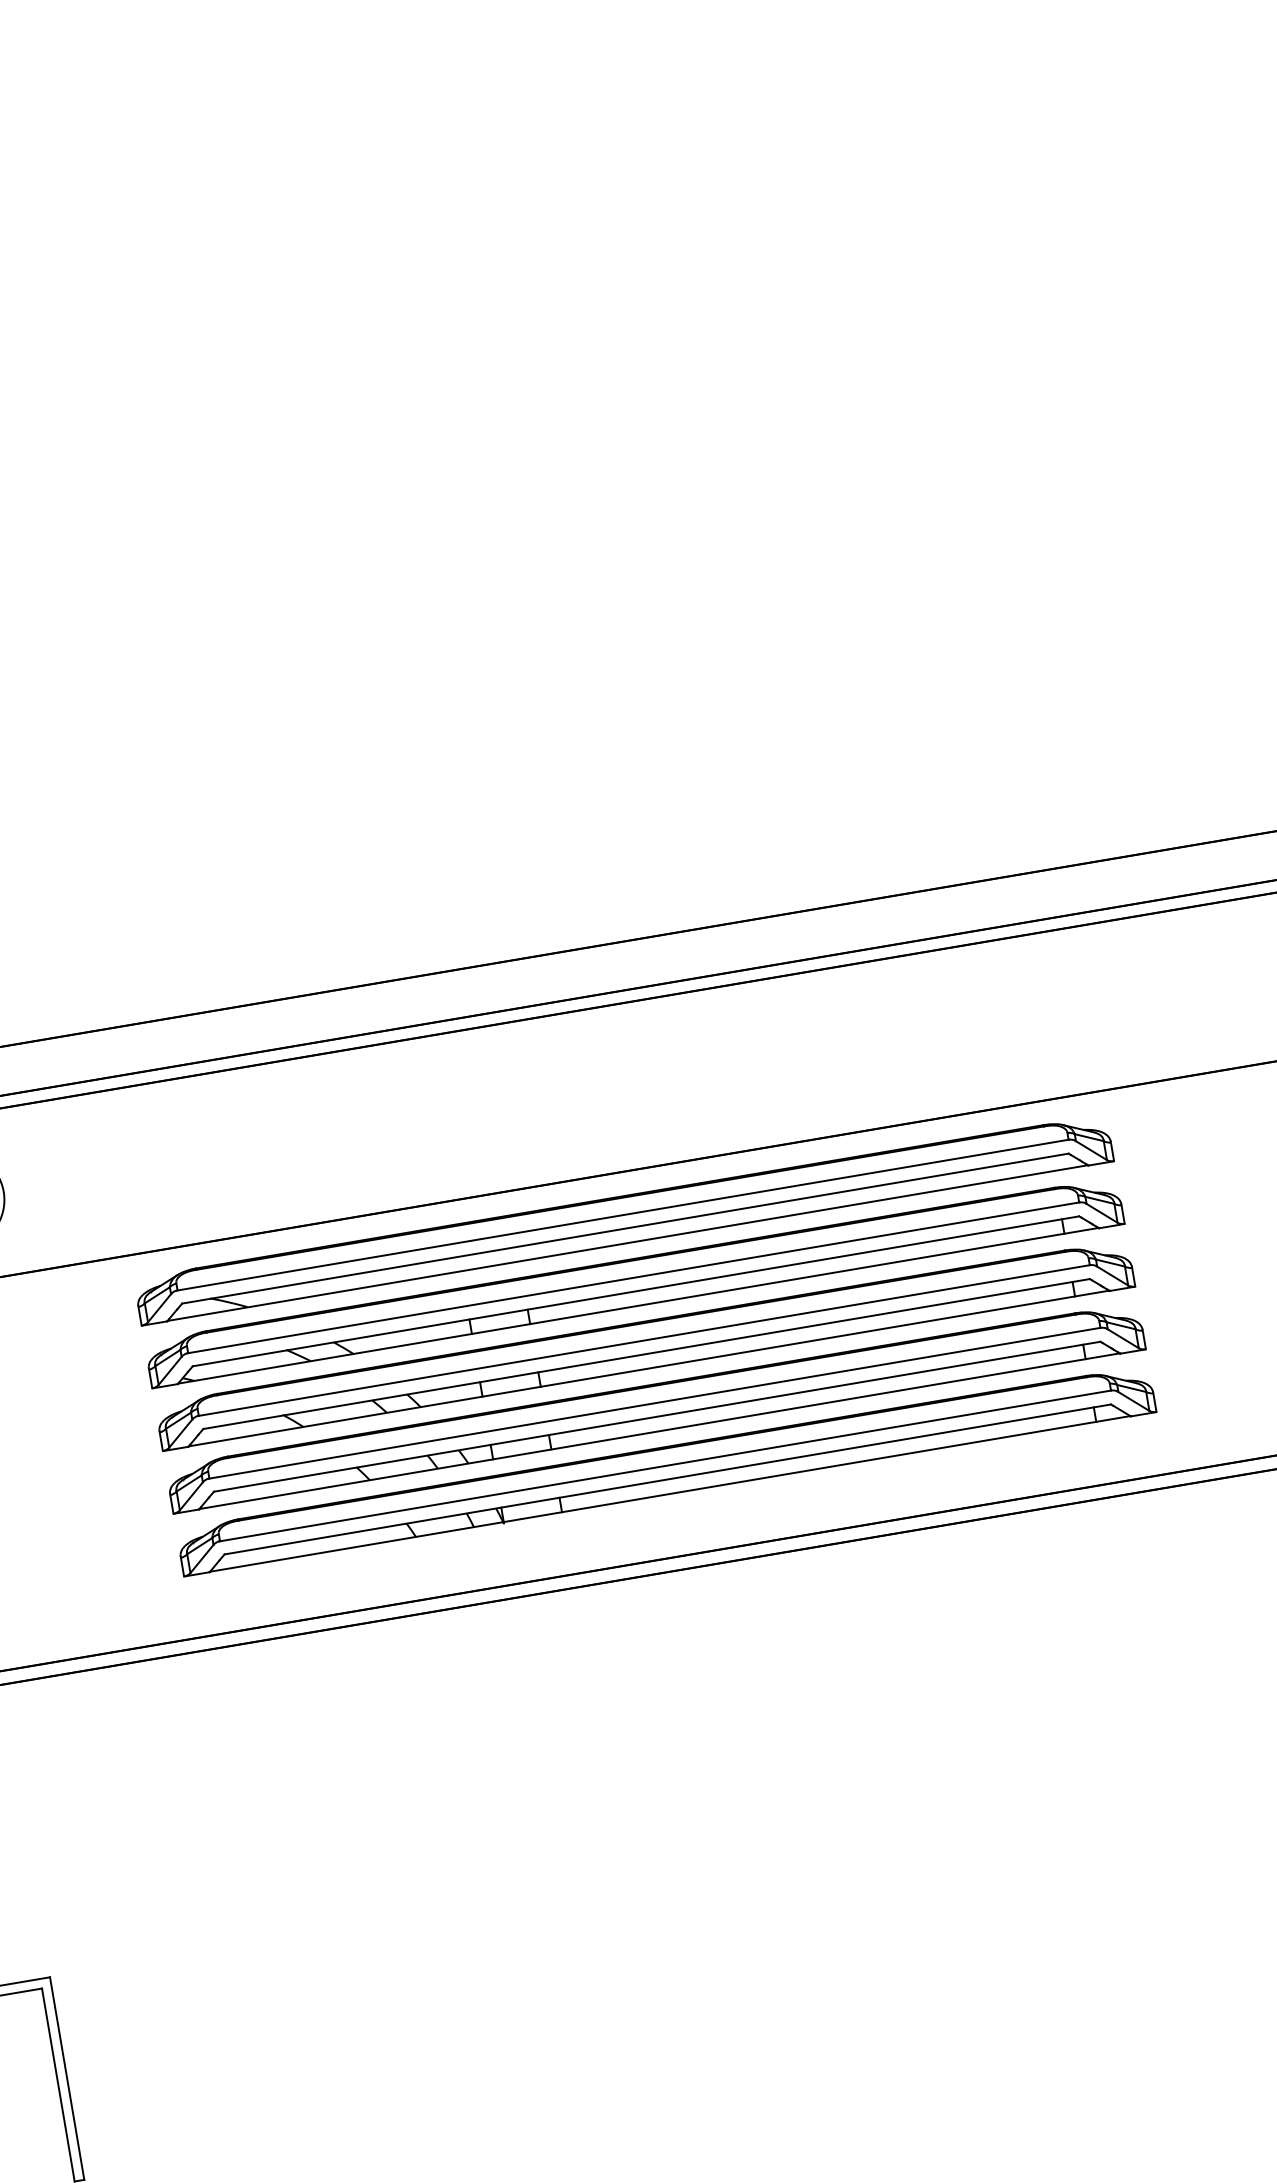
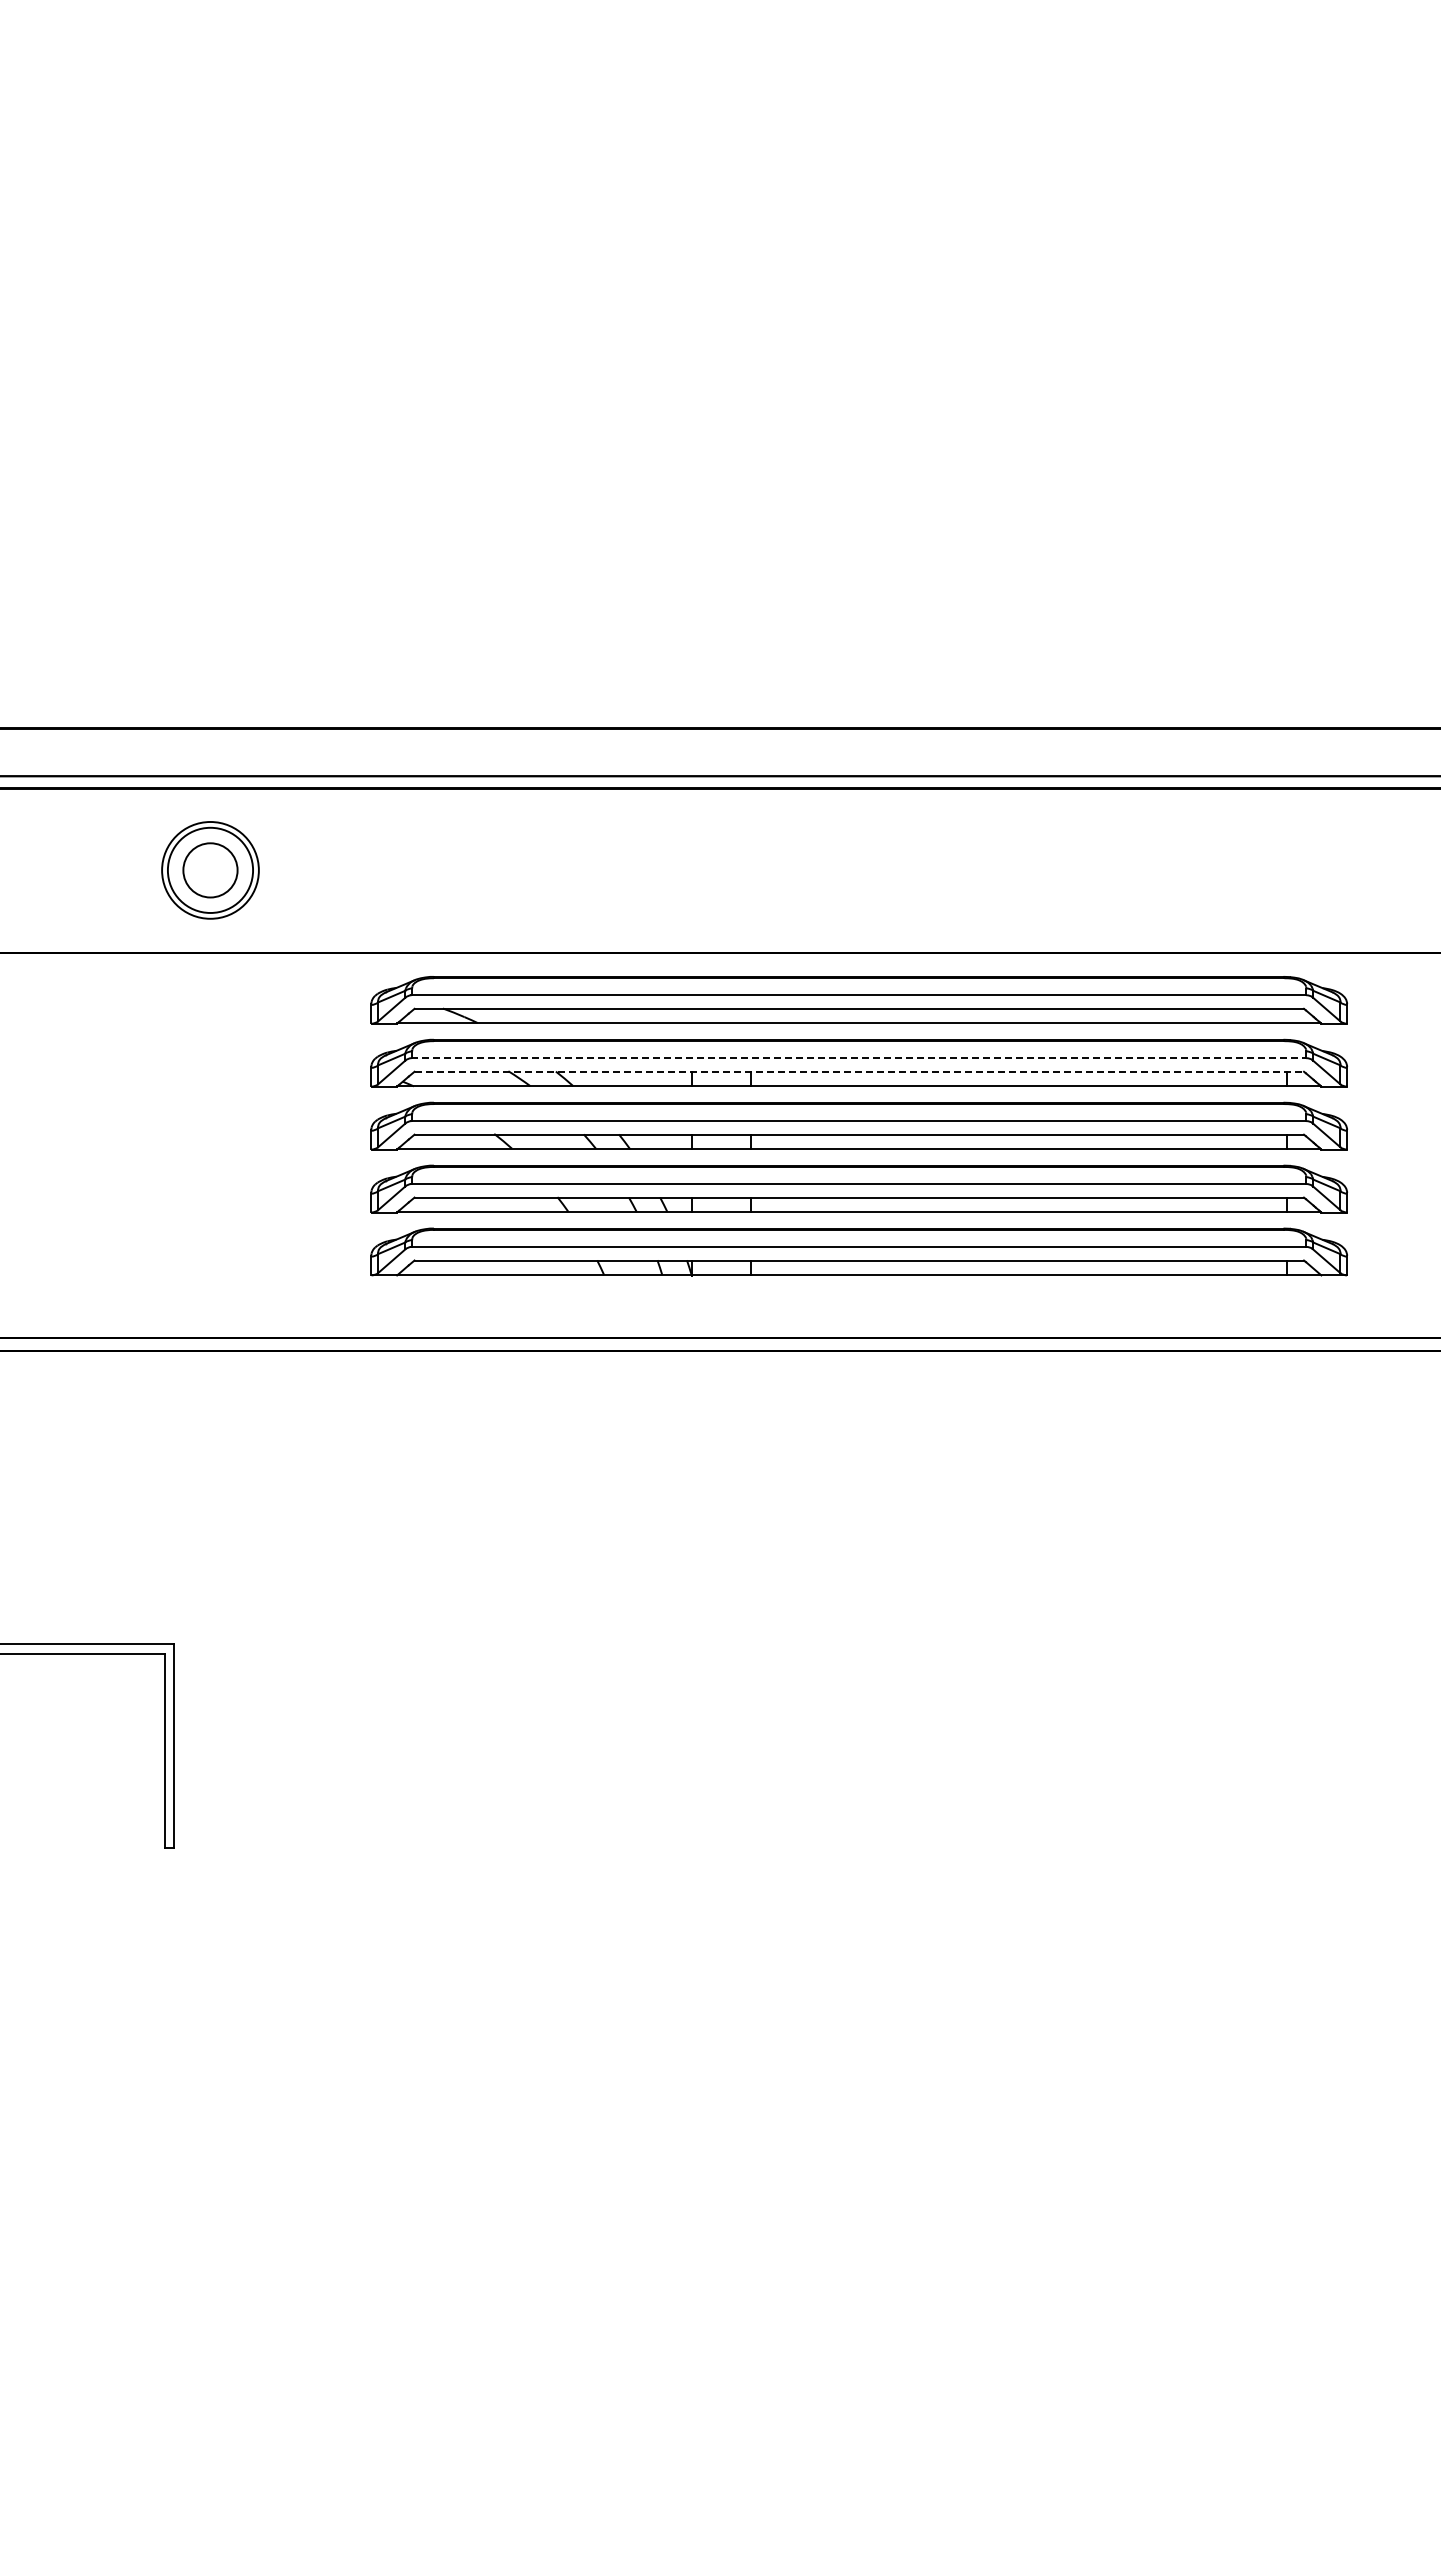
line: (633, 1278) -> (859, 1058), solid -> dashed
line: (636, 1291) -> (859, 1071), solid -> dashed

